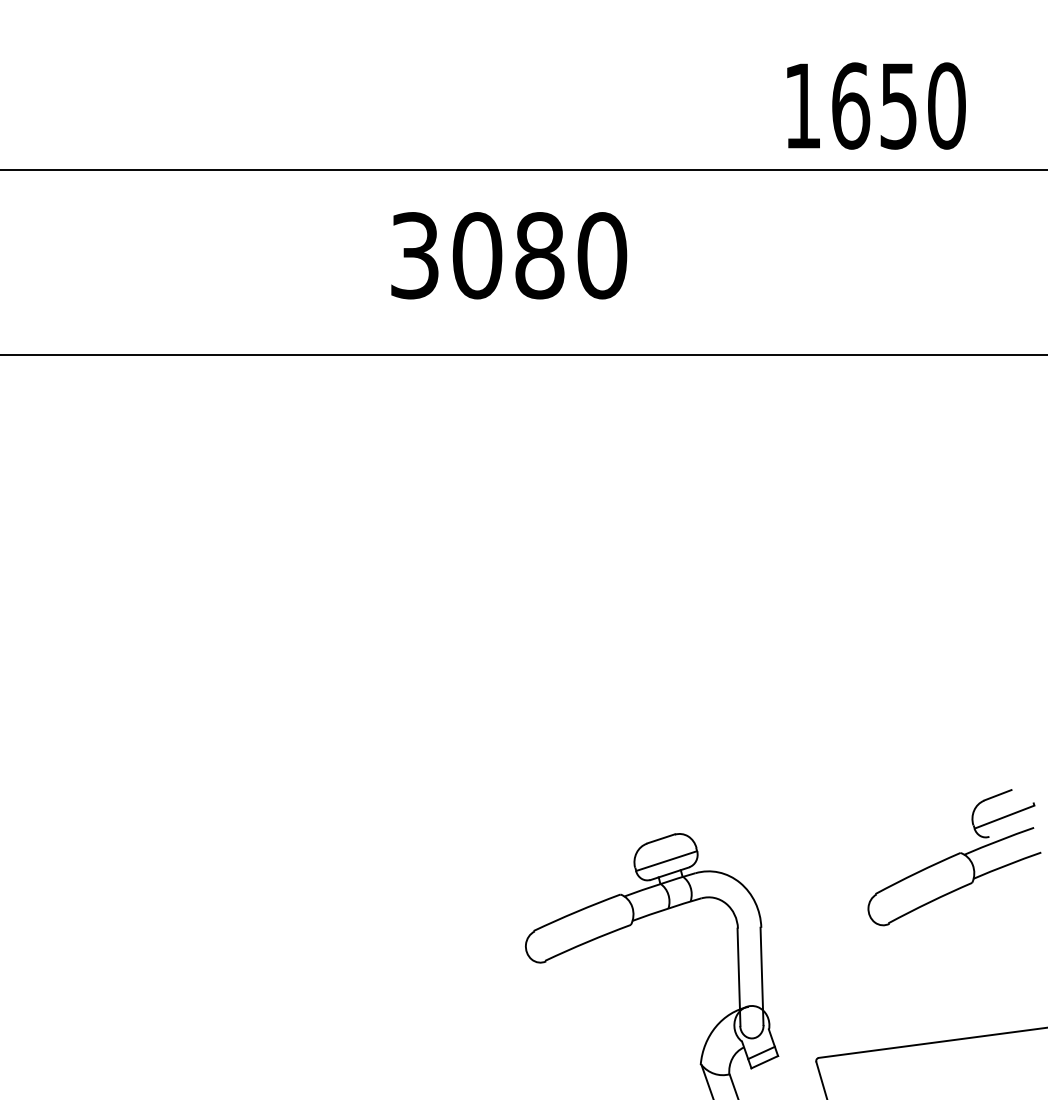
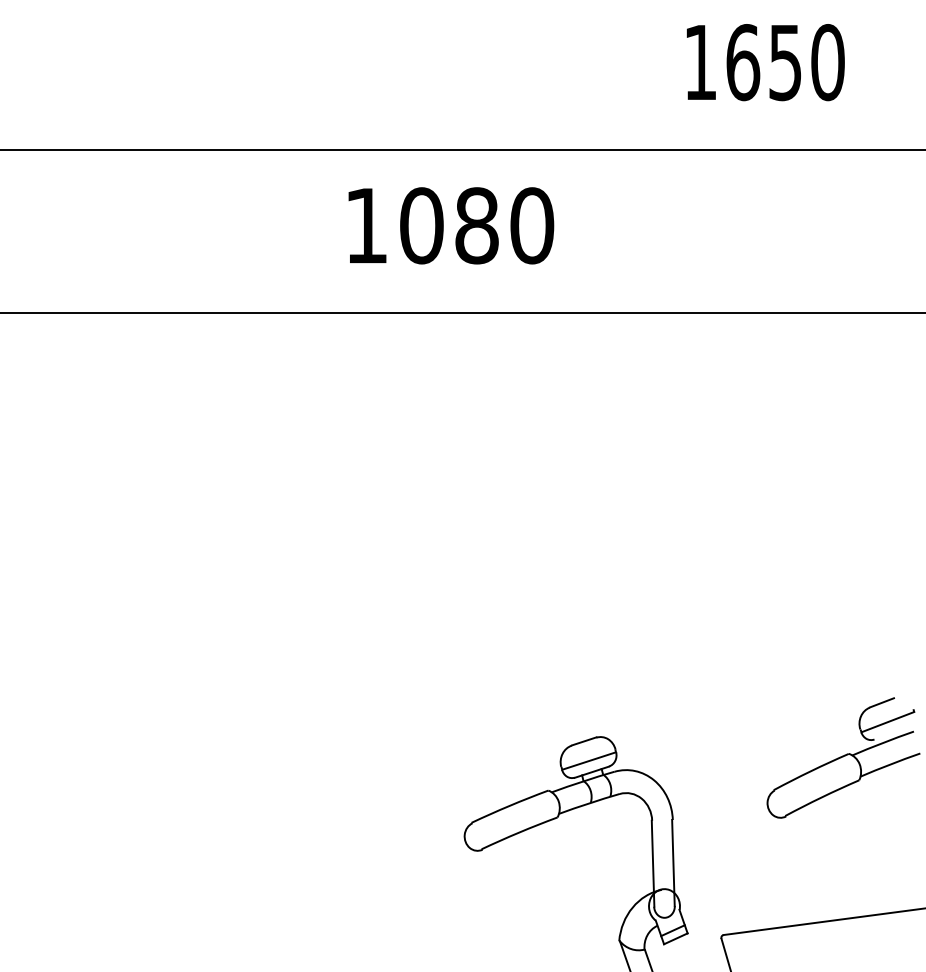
text: (876, 105) -> (765, 62), moved
text: (414, 255) -> (366, 225), 3080 -> 1080

